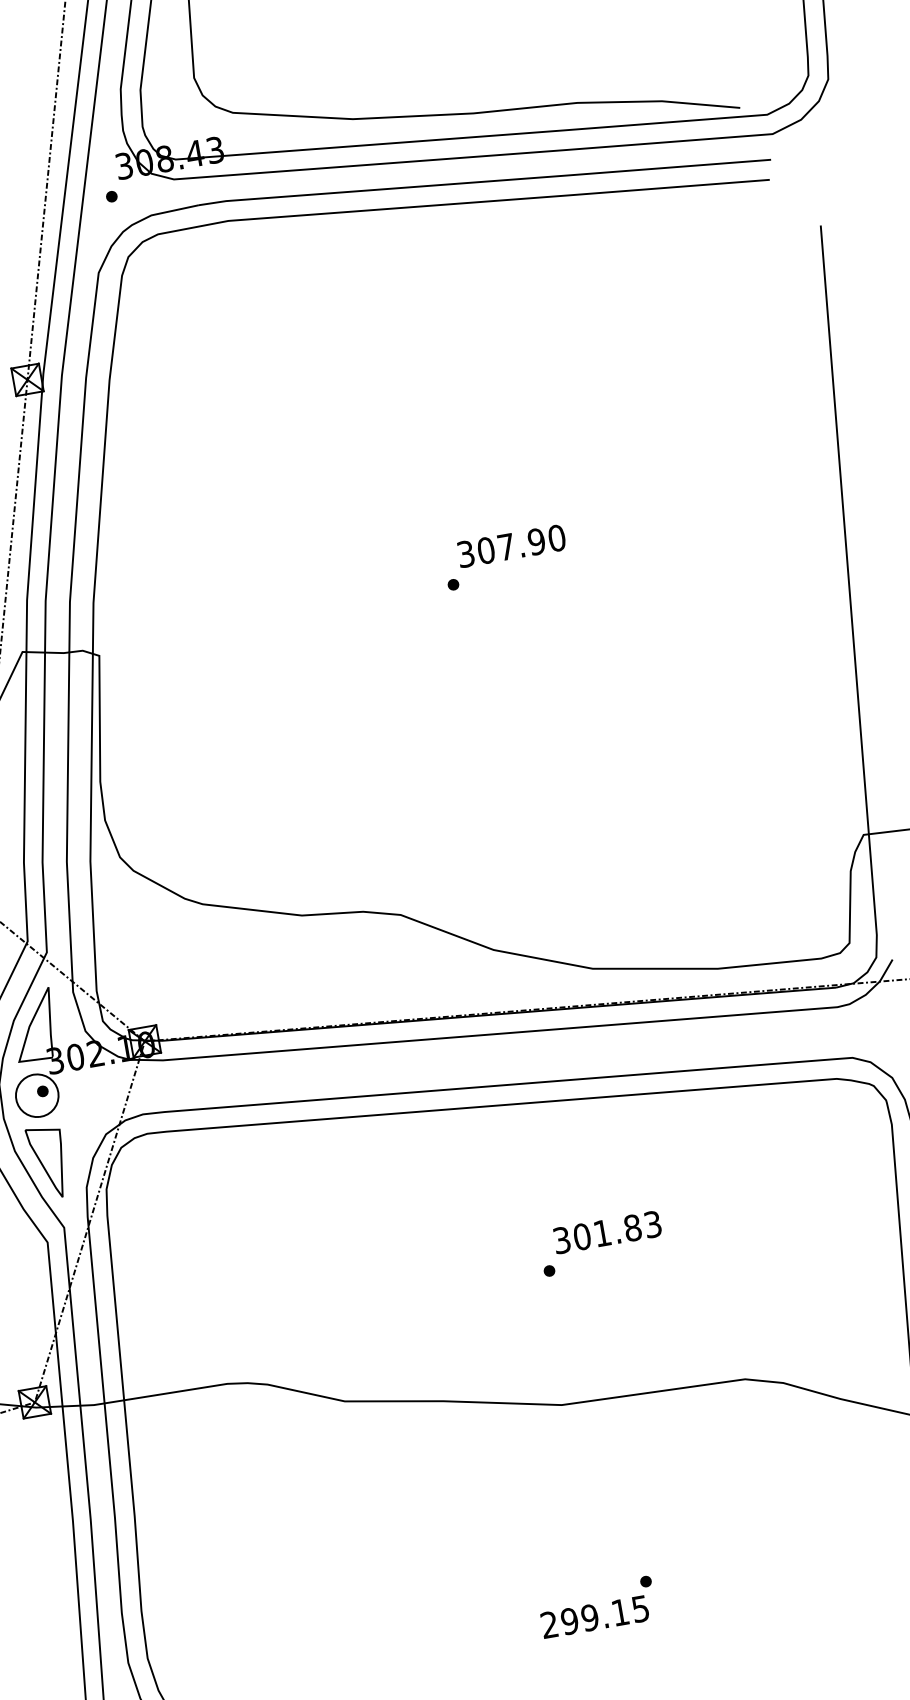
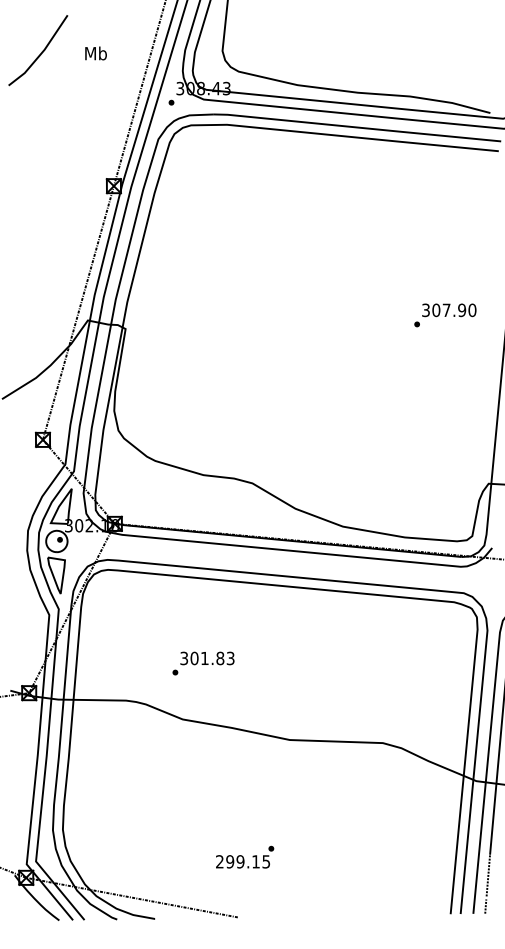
text: (505, 557) -> (445, 315), moved
text: (601, 1243) -> (203, 663), moved
text: (598, 1605) -> (245, 856), moved

